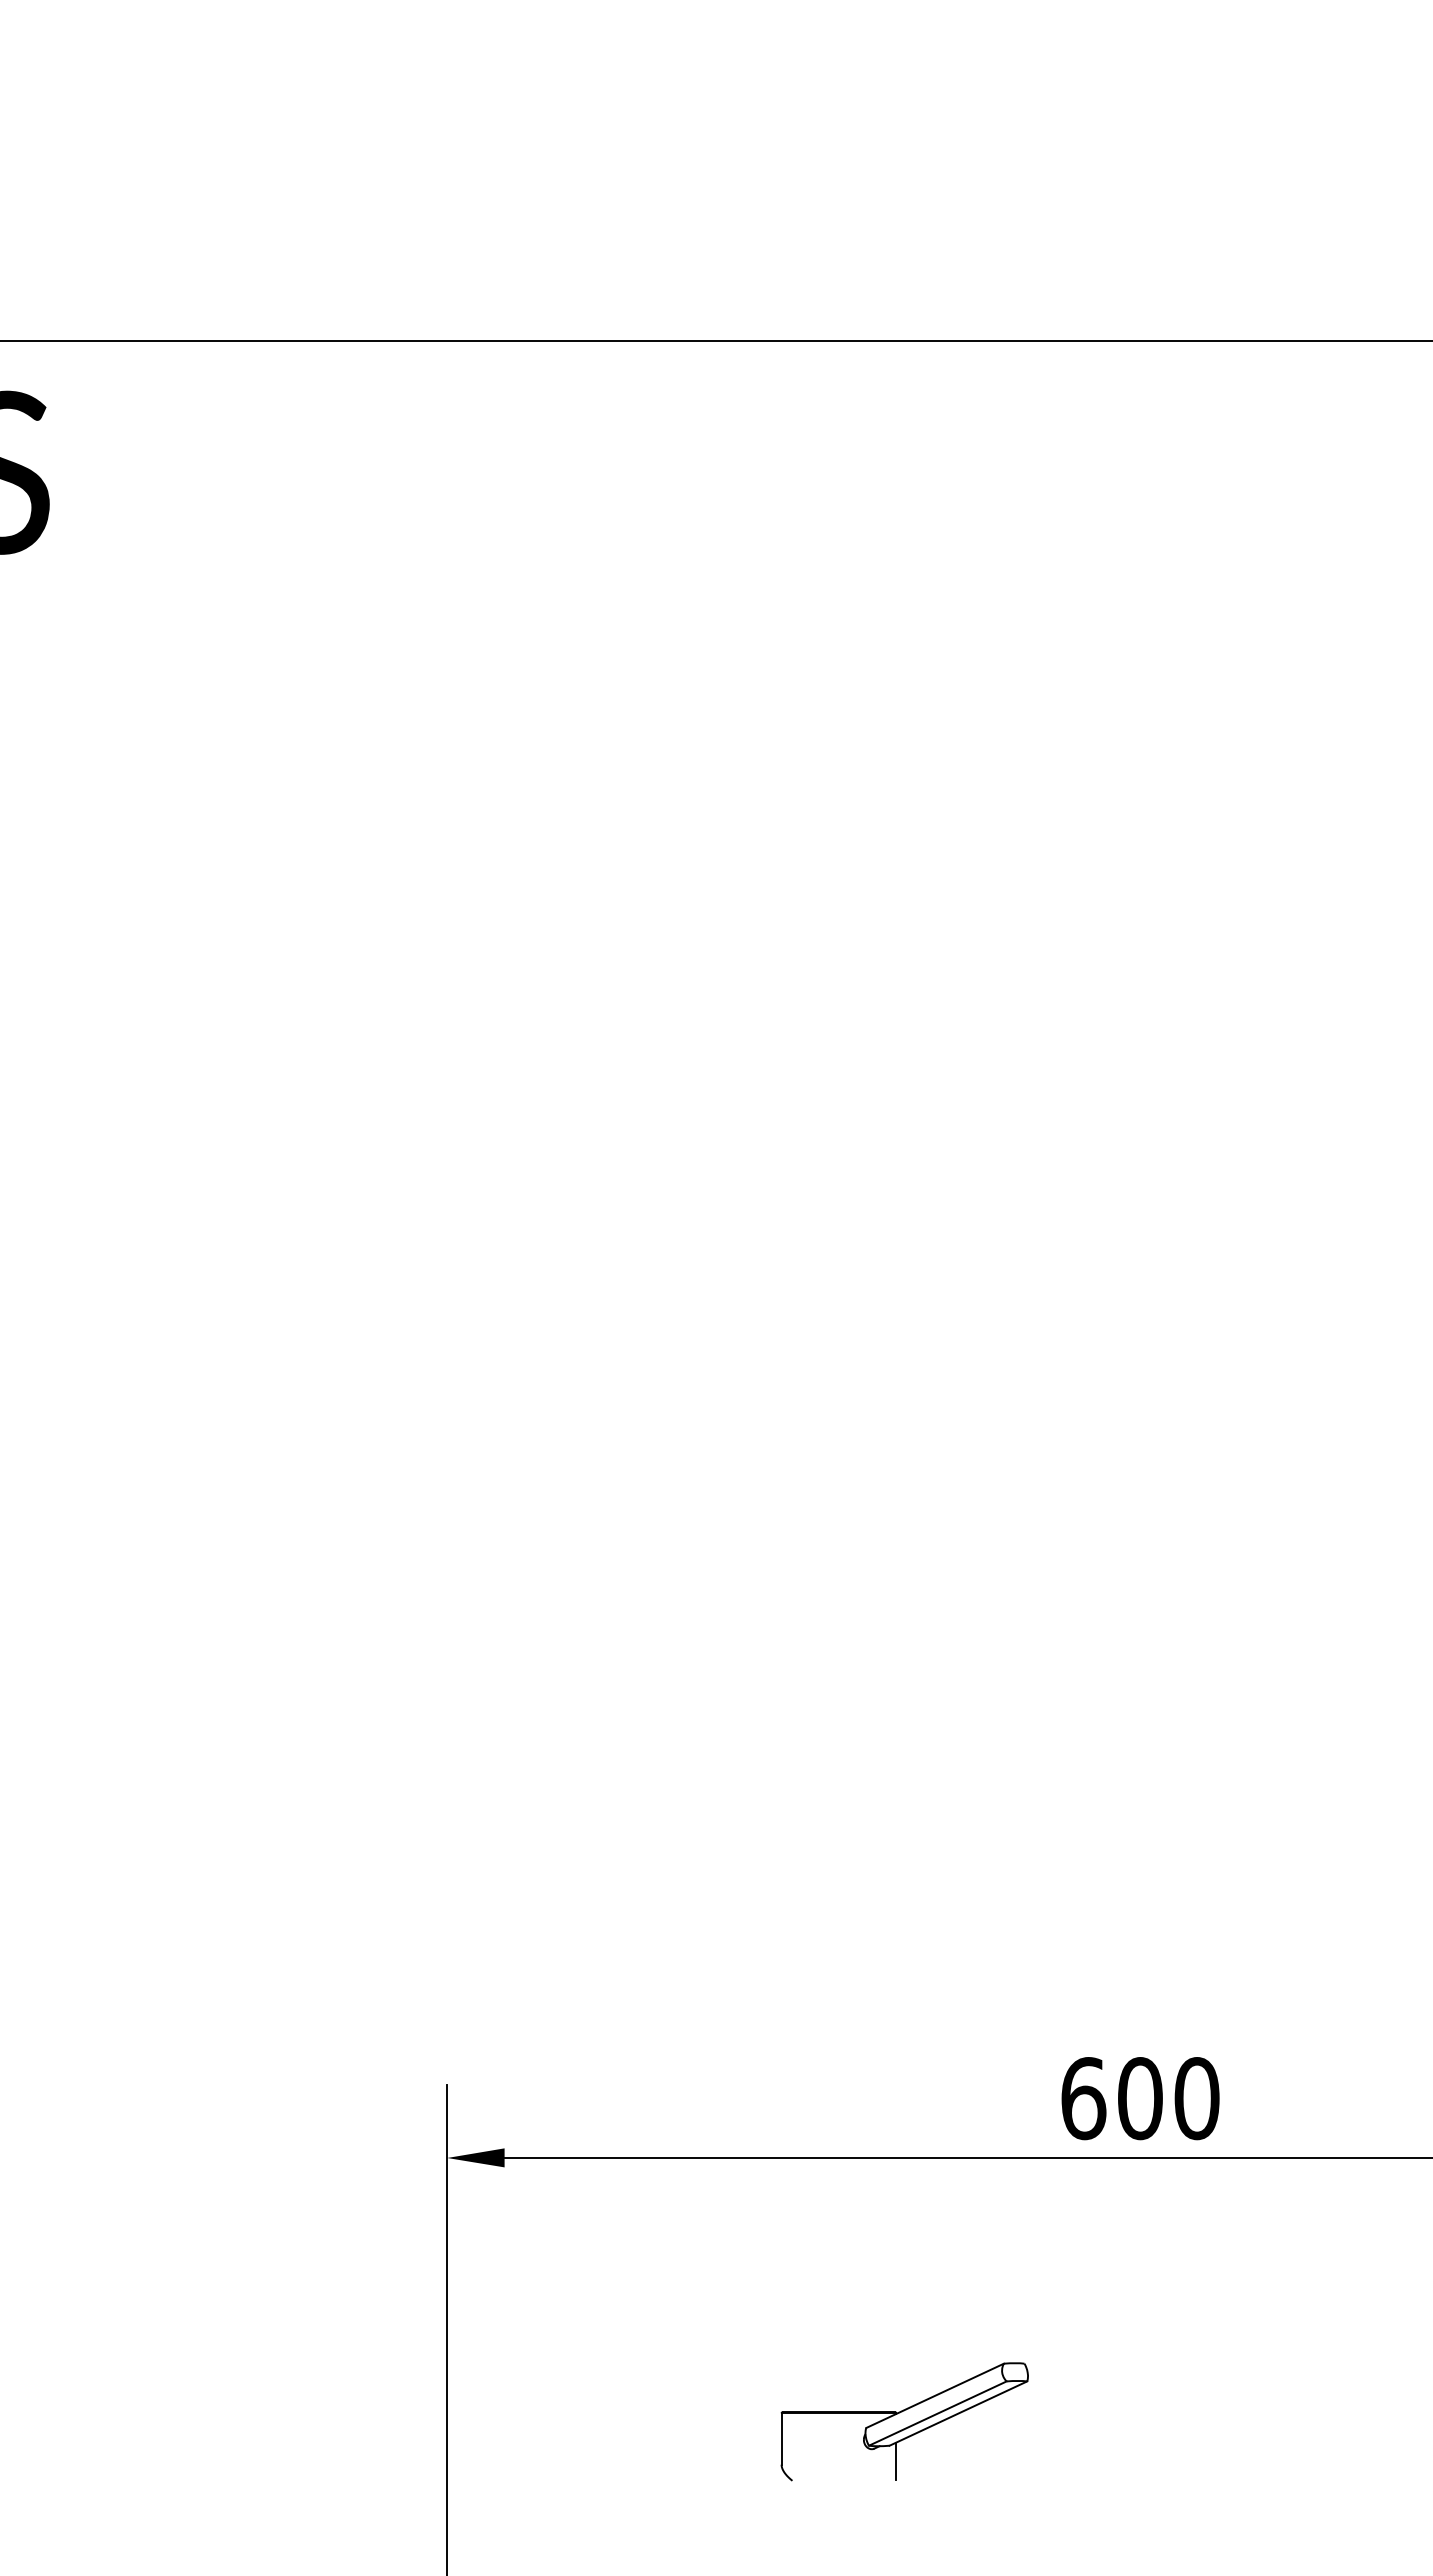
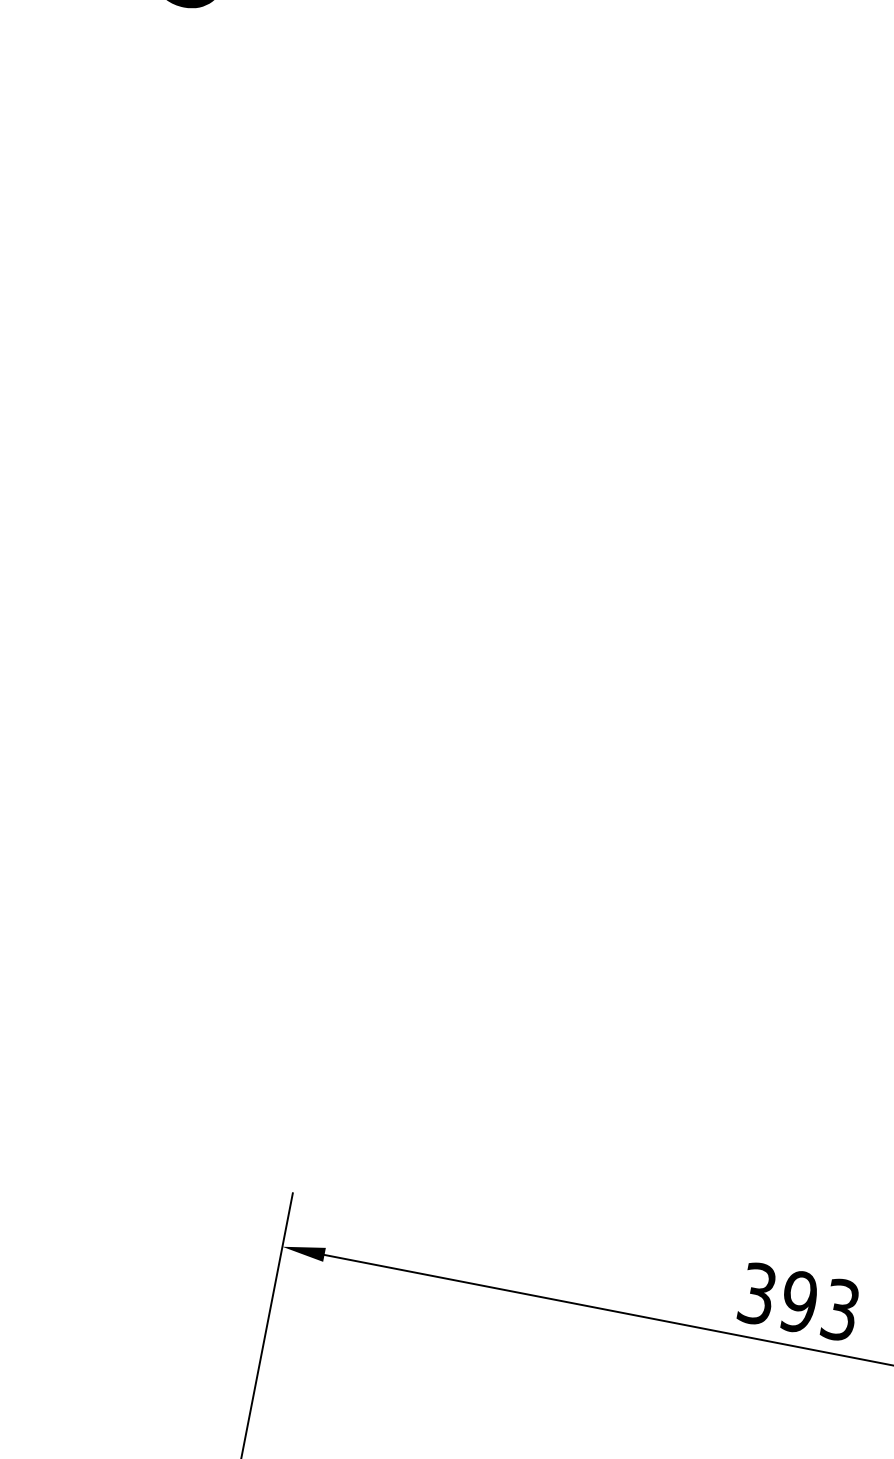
text: (1140, 2098) -> (799, 1301), 600 -> 393

